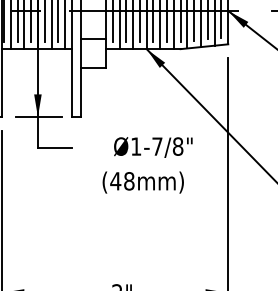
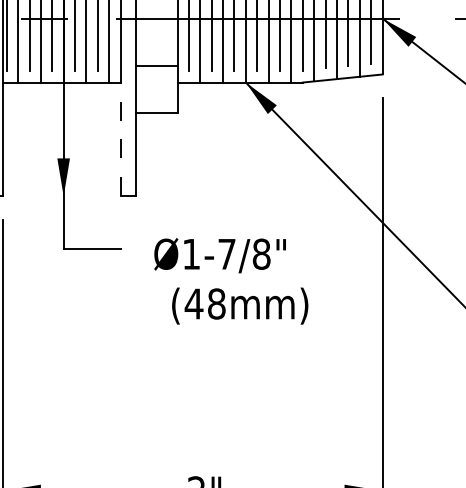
line: (71, 83) -> (119, 140), solid -> dashed
line: (38, 117) -> (64, 197), removed
text: (153, 147) -> (220, 255), moved

